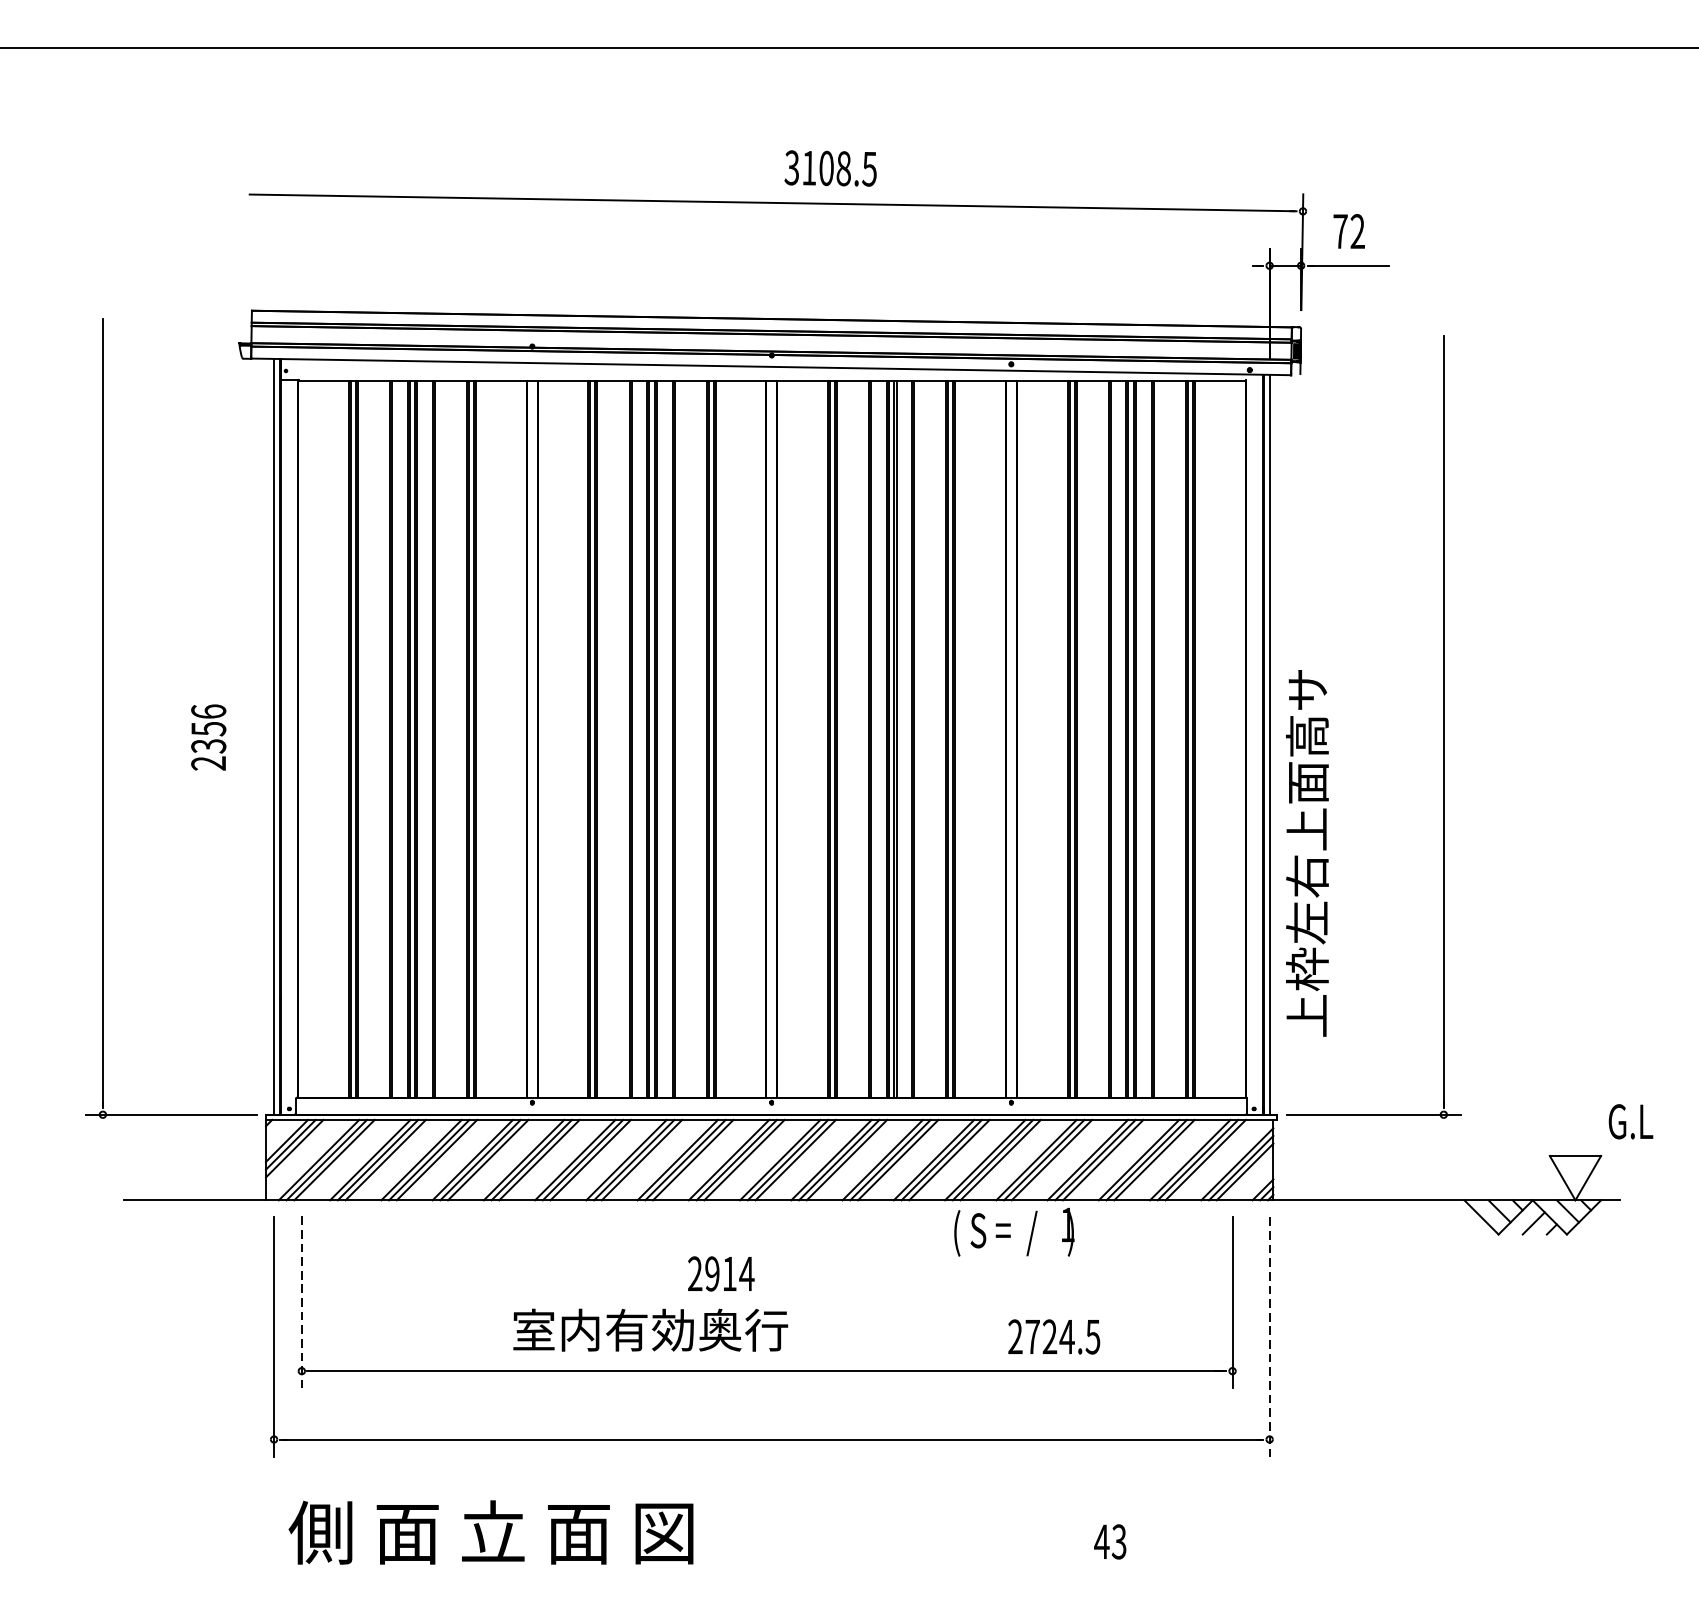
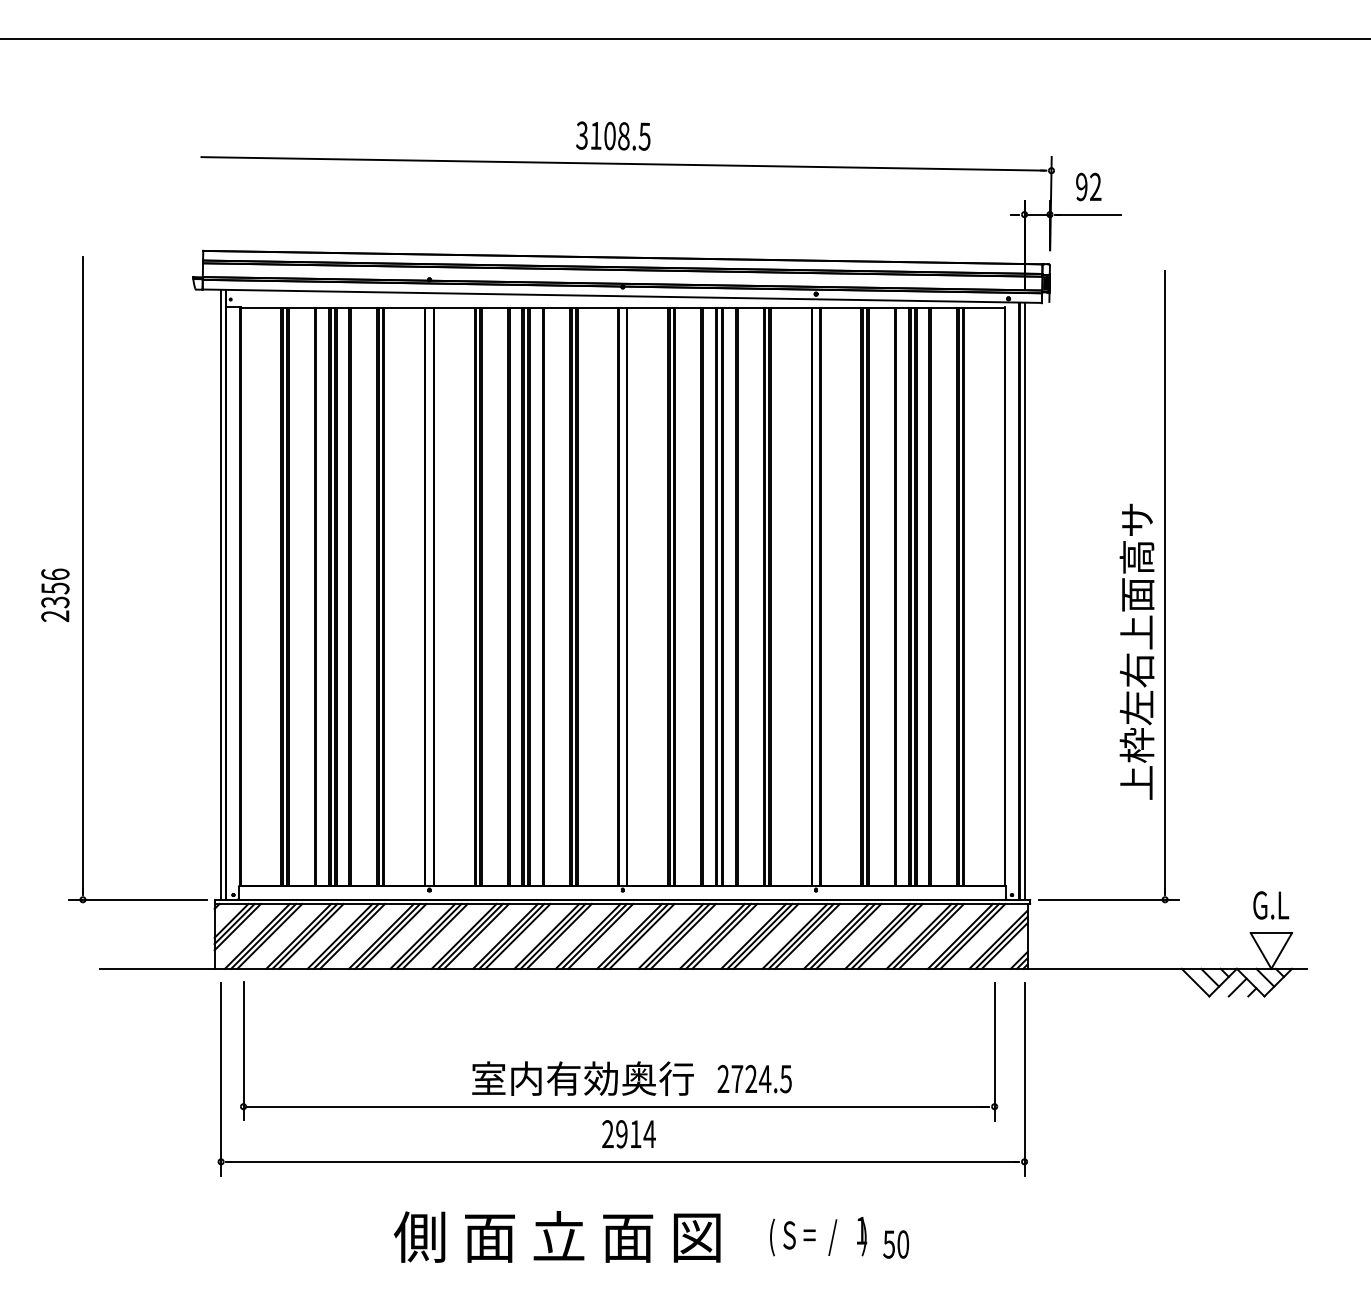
text: (830, 167) -> (613, 135), moved
text: (1340, 230) -> (1081, 186), 72 -> 92
text: (208, 736) -> (55, 594), moved
text: (1306, 852) -> (1136, 651), moved
text: (1631, 1121) -> (1271, 905), moved
text: (1014, 1232) -> (818, 1236), moved
text: (720, 1274) -> (628, 1134), moved
line: (301, 1302) -> (243, 1051), dashed -> solid
text: (650, 1330) -> (582, 1078), moved
text: (1053, 1337) -> (754, 1079), moved
line: (1269, 1337) -> (1024, 1079), dashed -> solid
text: (490, 1531) -> (556, 1236), moved
text: (1109, 1541) -> (895, 1244), 43 -> 50

